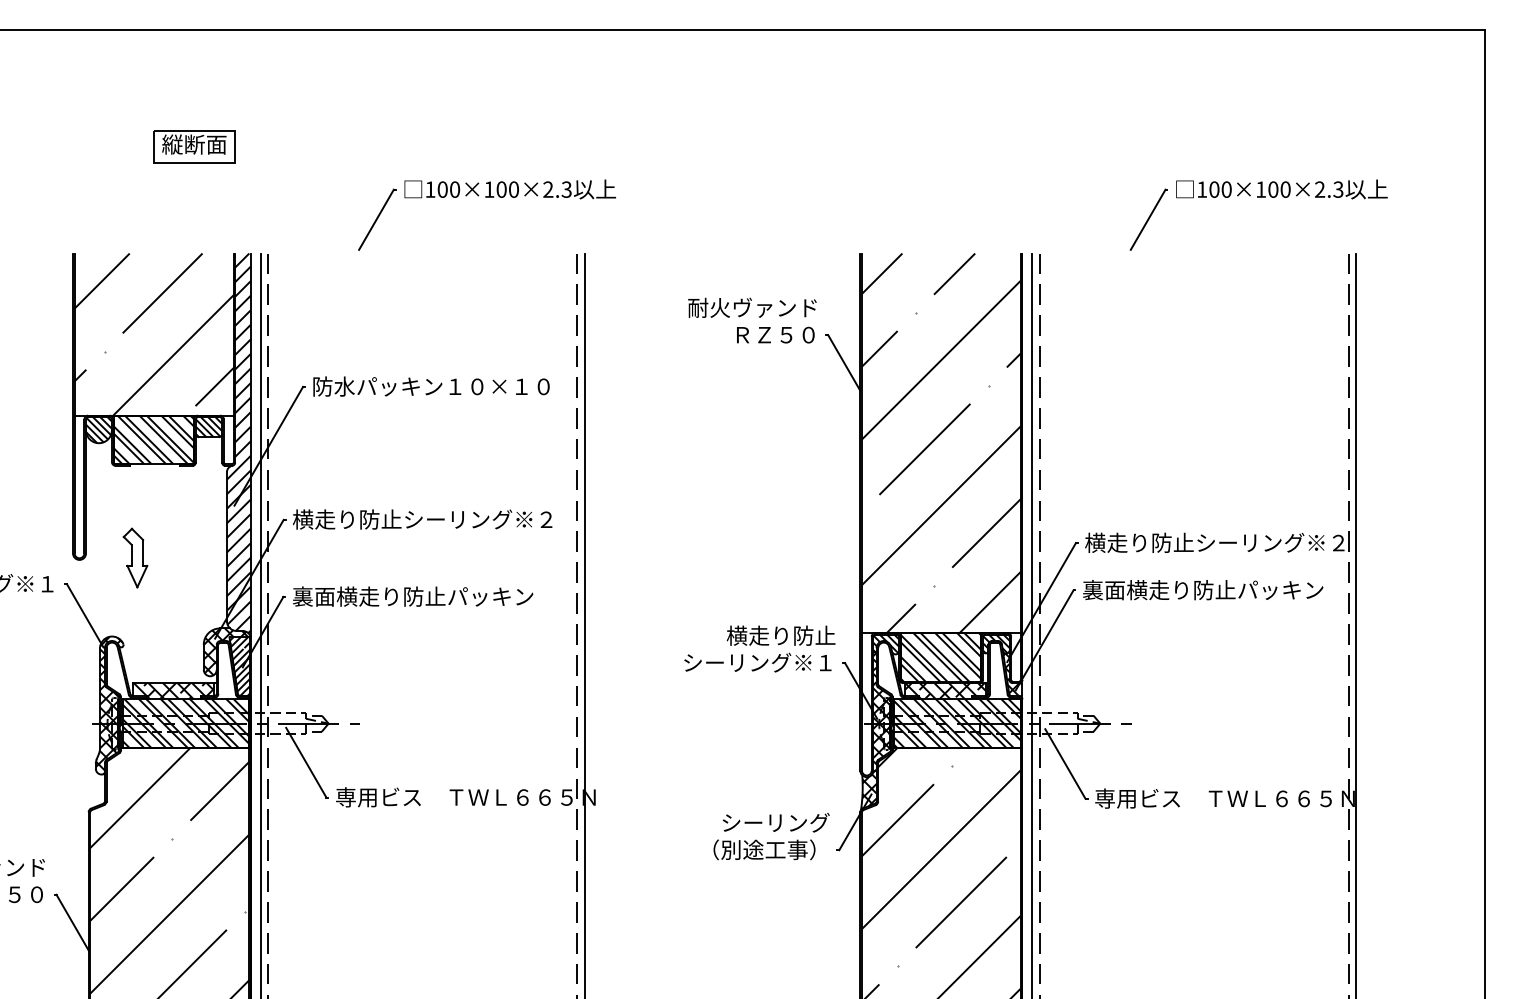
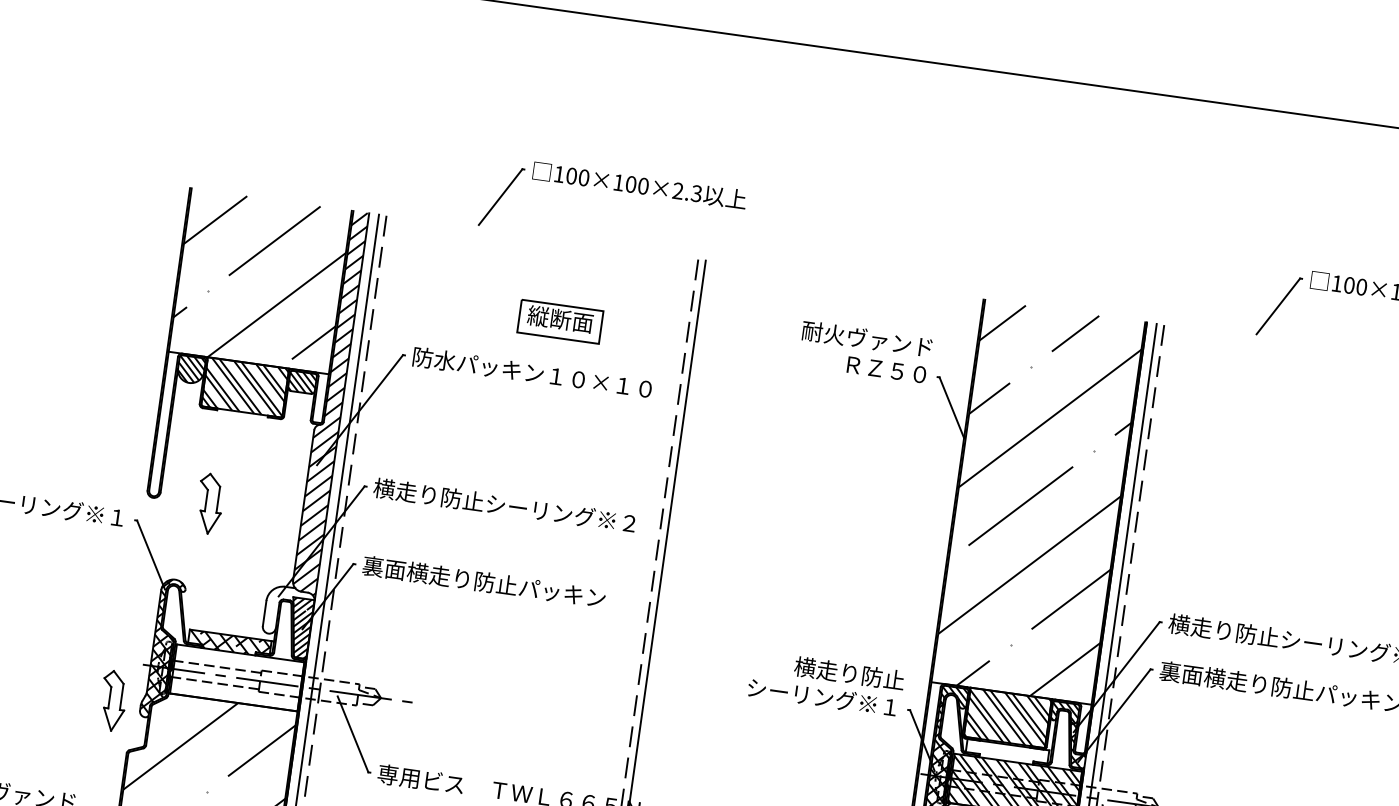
part: (194, 146) -> (560, 321), moved
hatch: (225, 651) -> (287, 610), removed
hatch: (945, 691) -> (1007, 753), removed
hatch: (185, 723) -> (236, 677), removed
part: (68, 762) -> (113, 700), added

